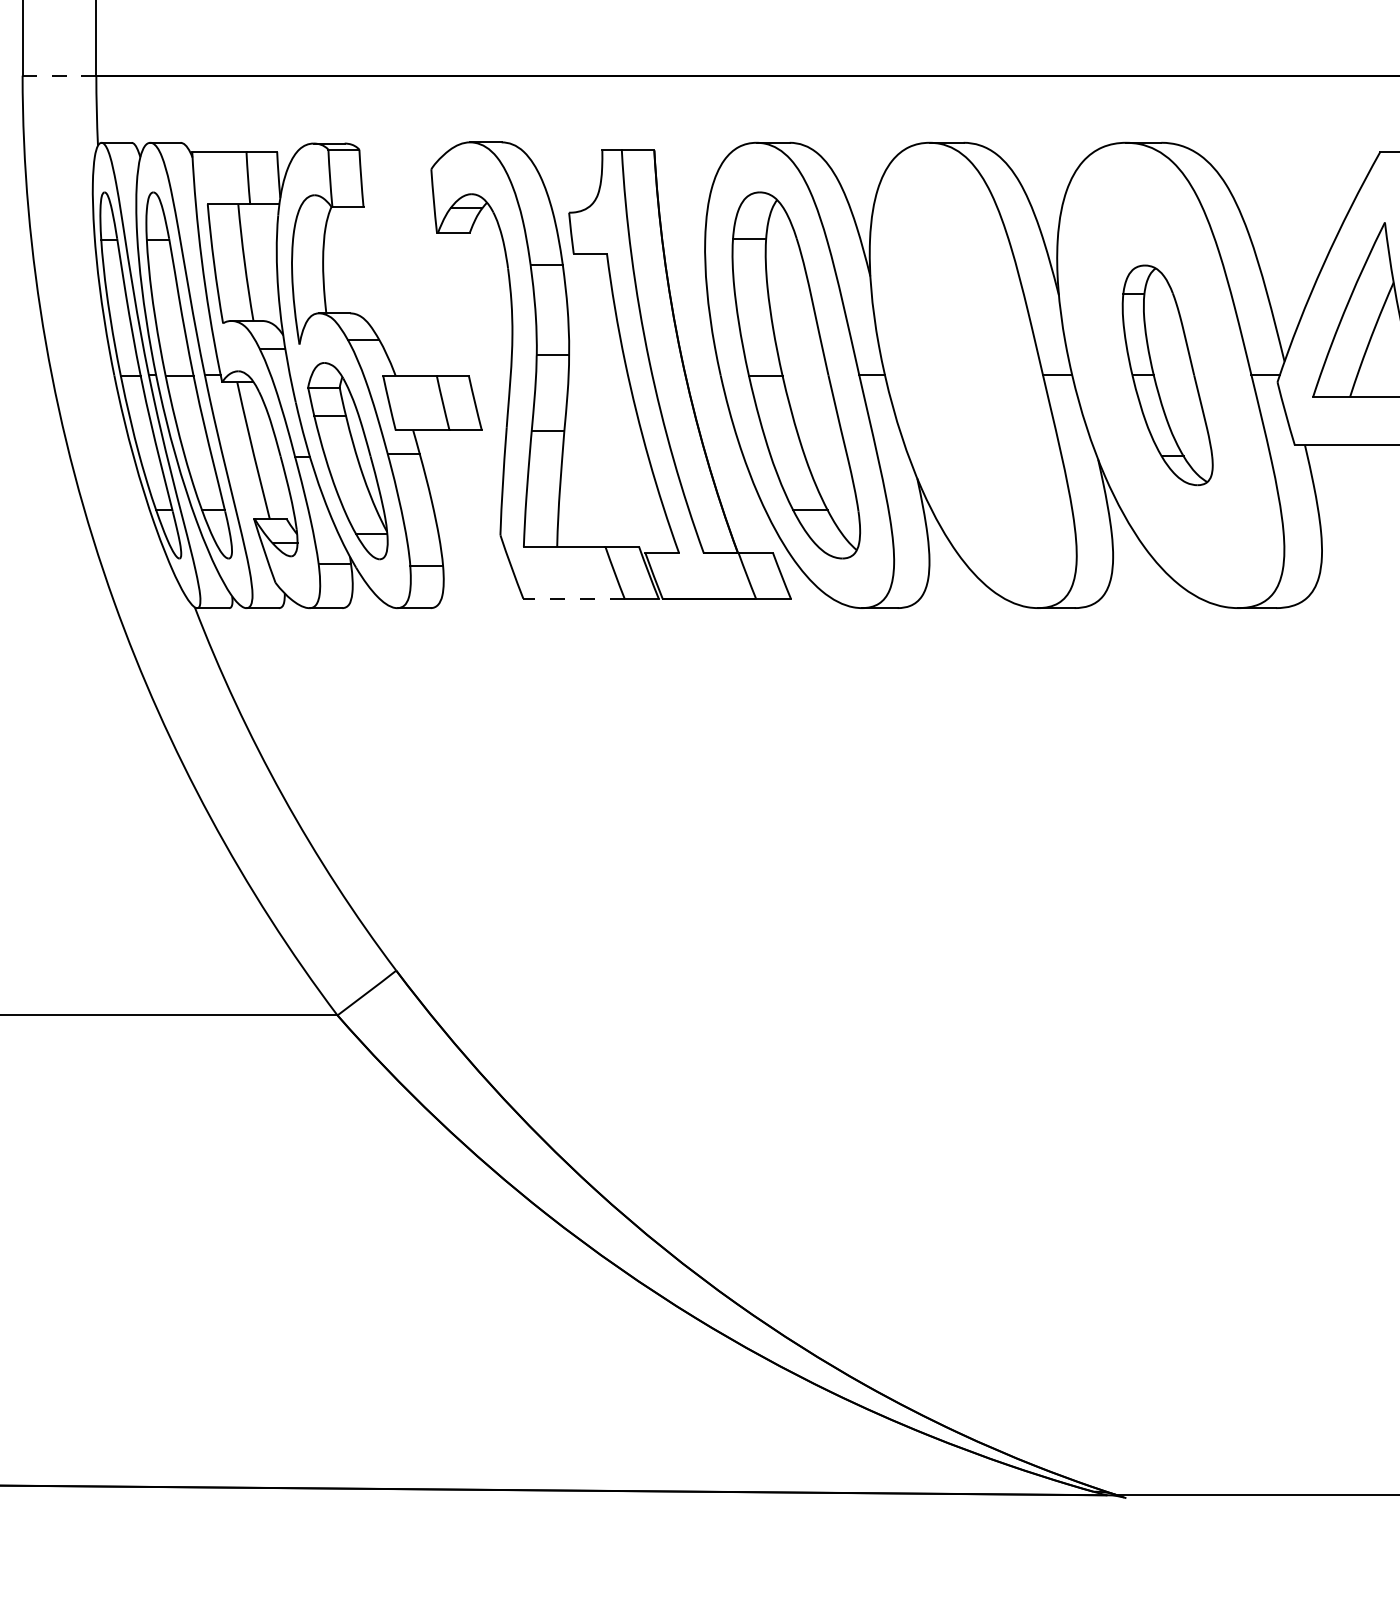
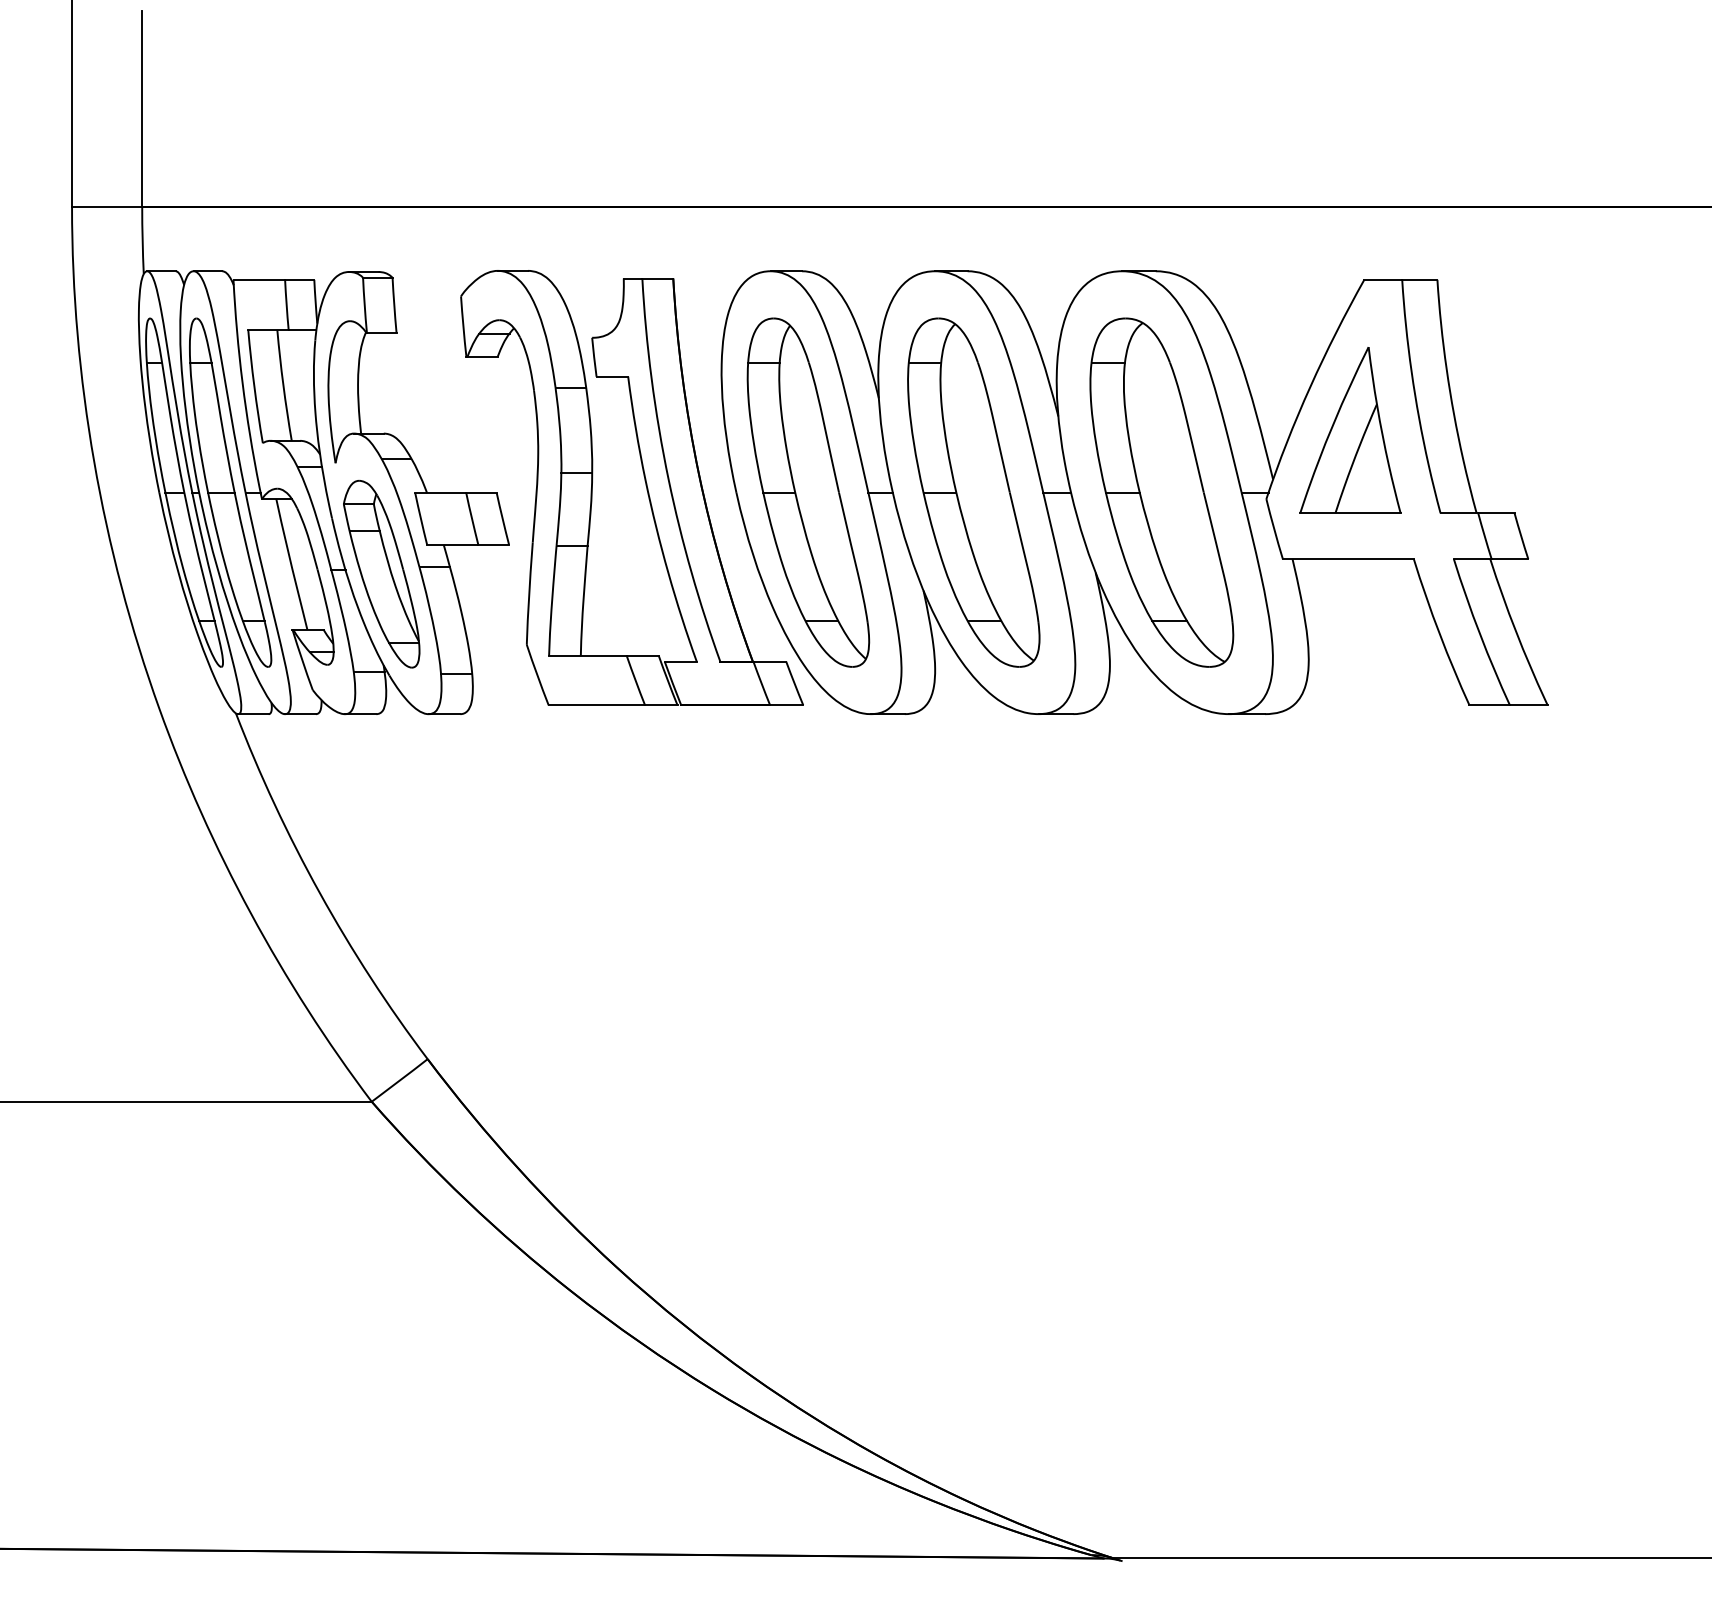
line: (58, 75) -> (106, 207), dashed -> solid
part: (969, 375) -> (973, 492), added
part: (1167, 375) -> (1161, 492), size x1.67
line: (573, 599) -> (596, 705), dashed -> solid

